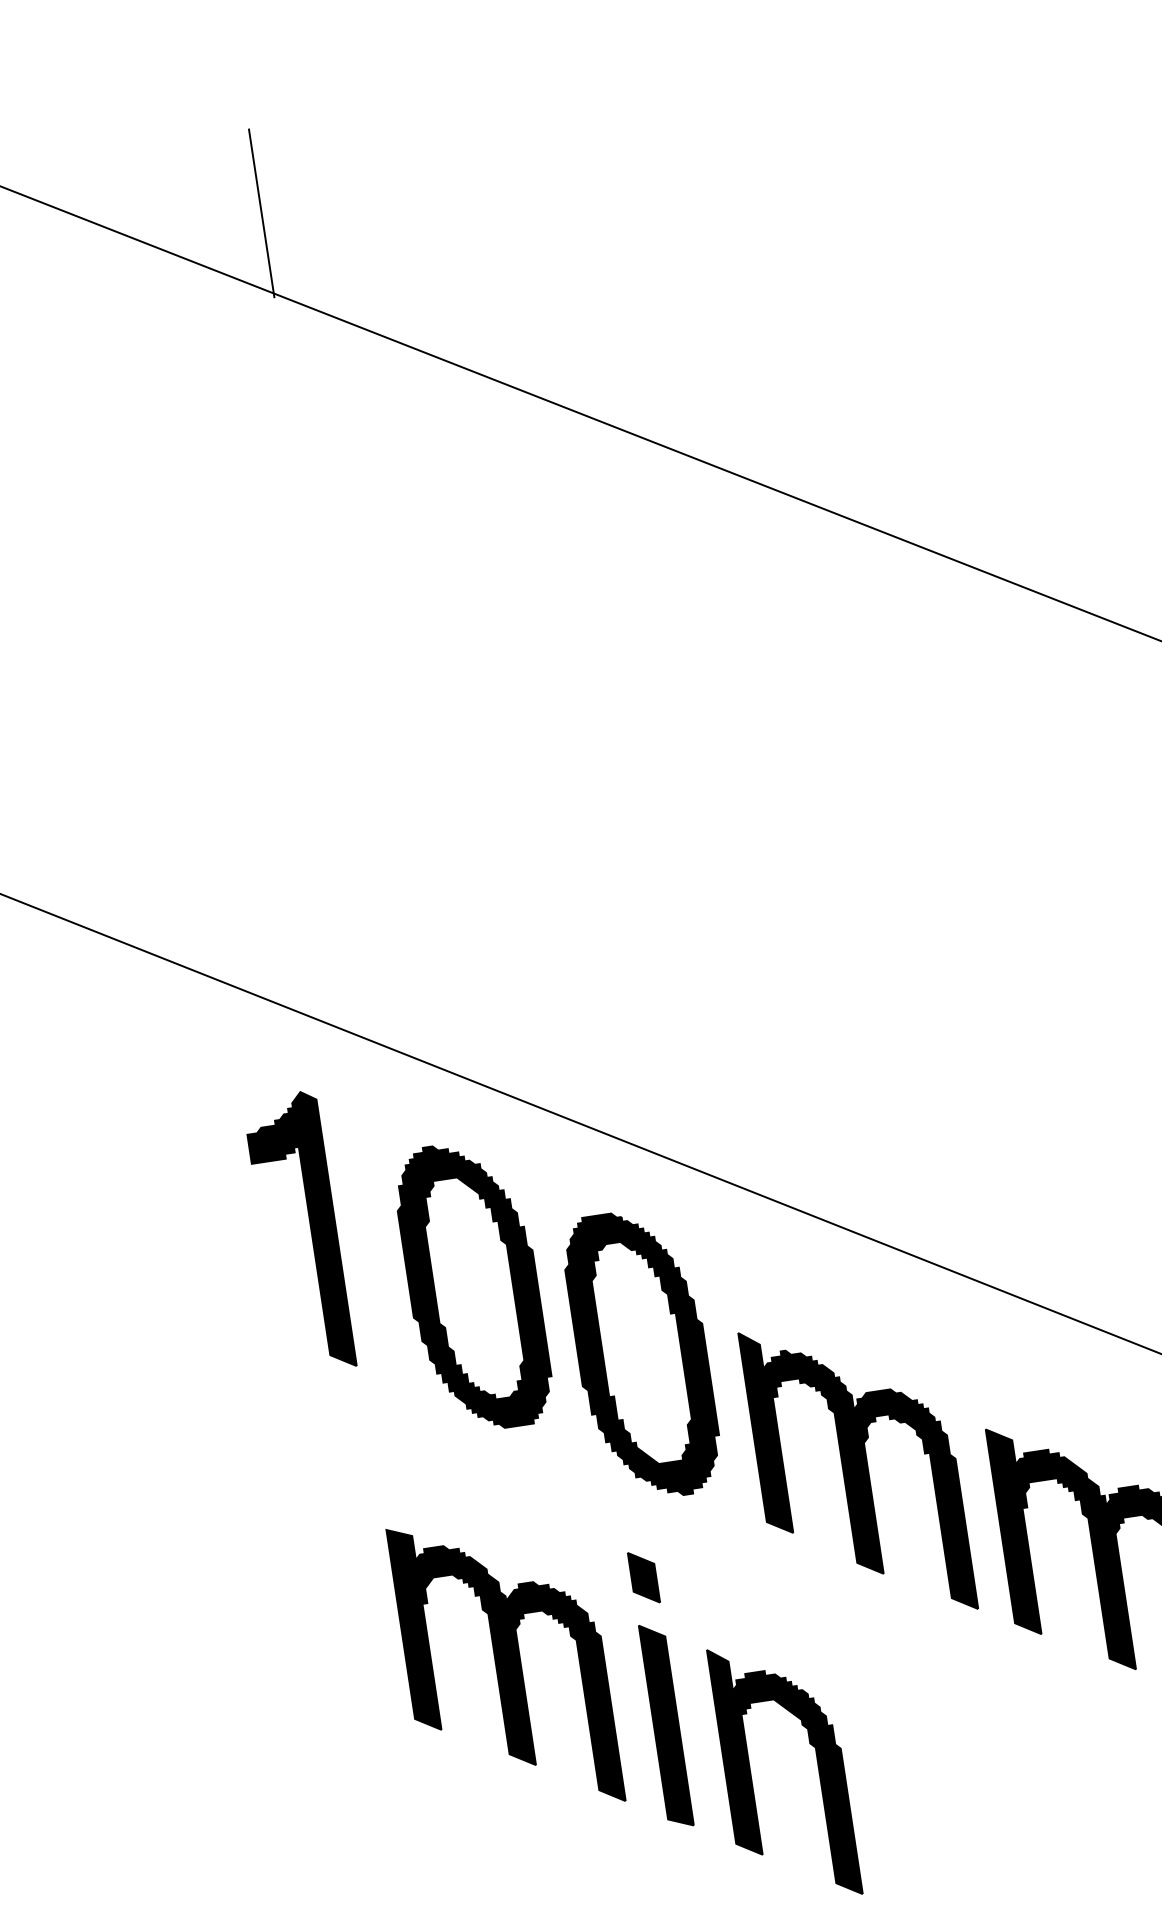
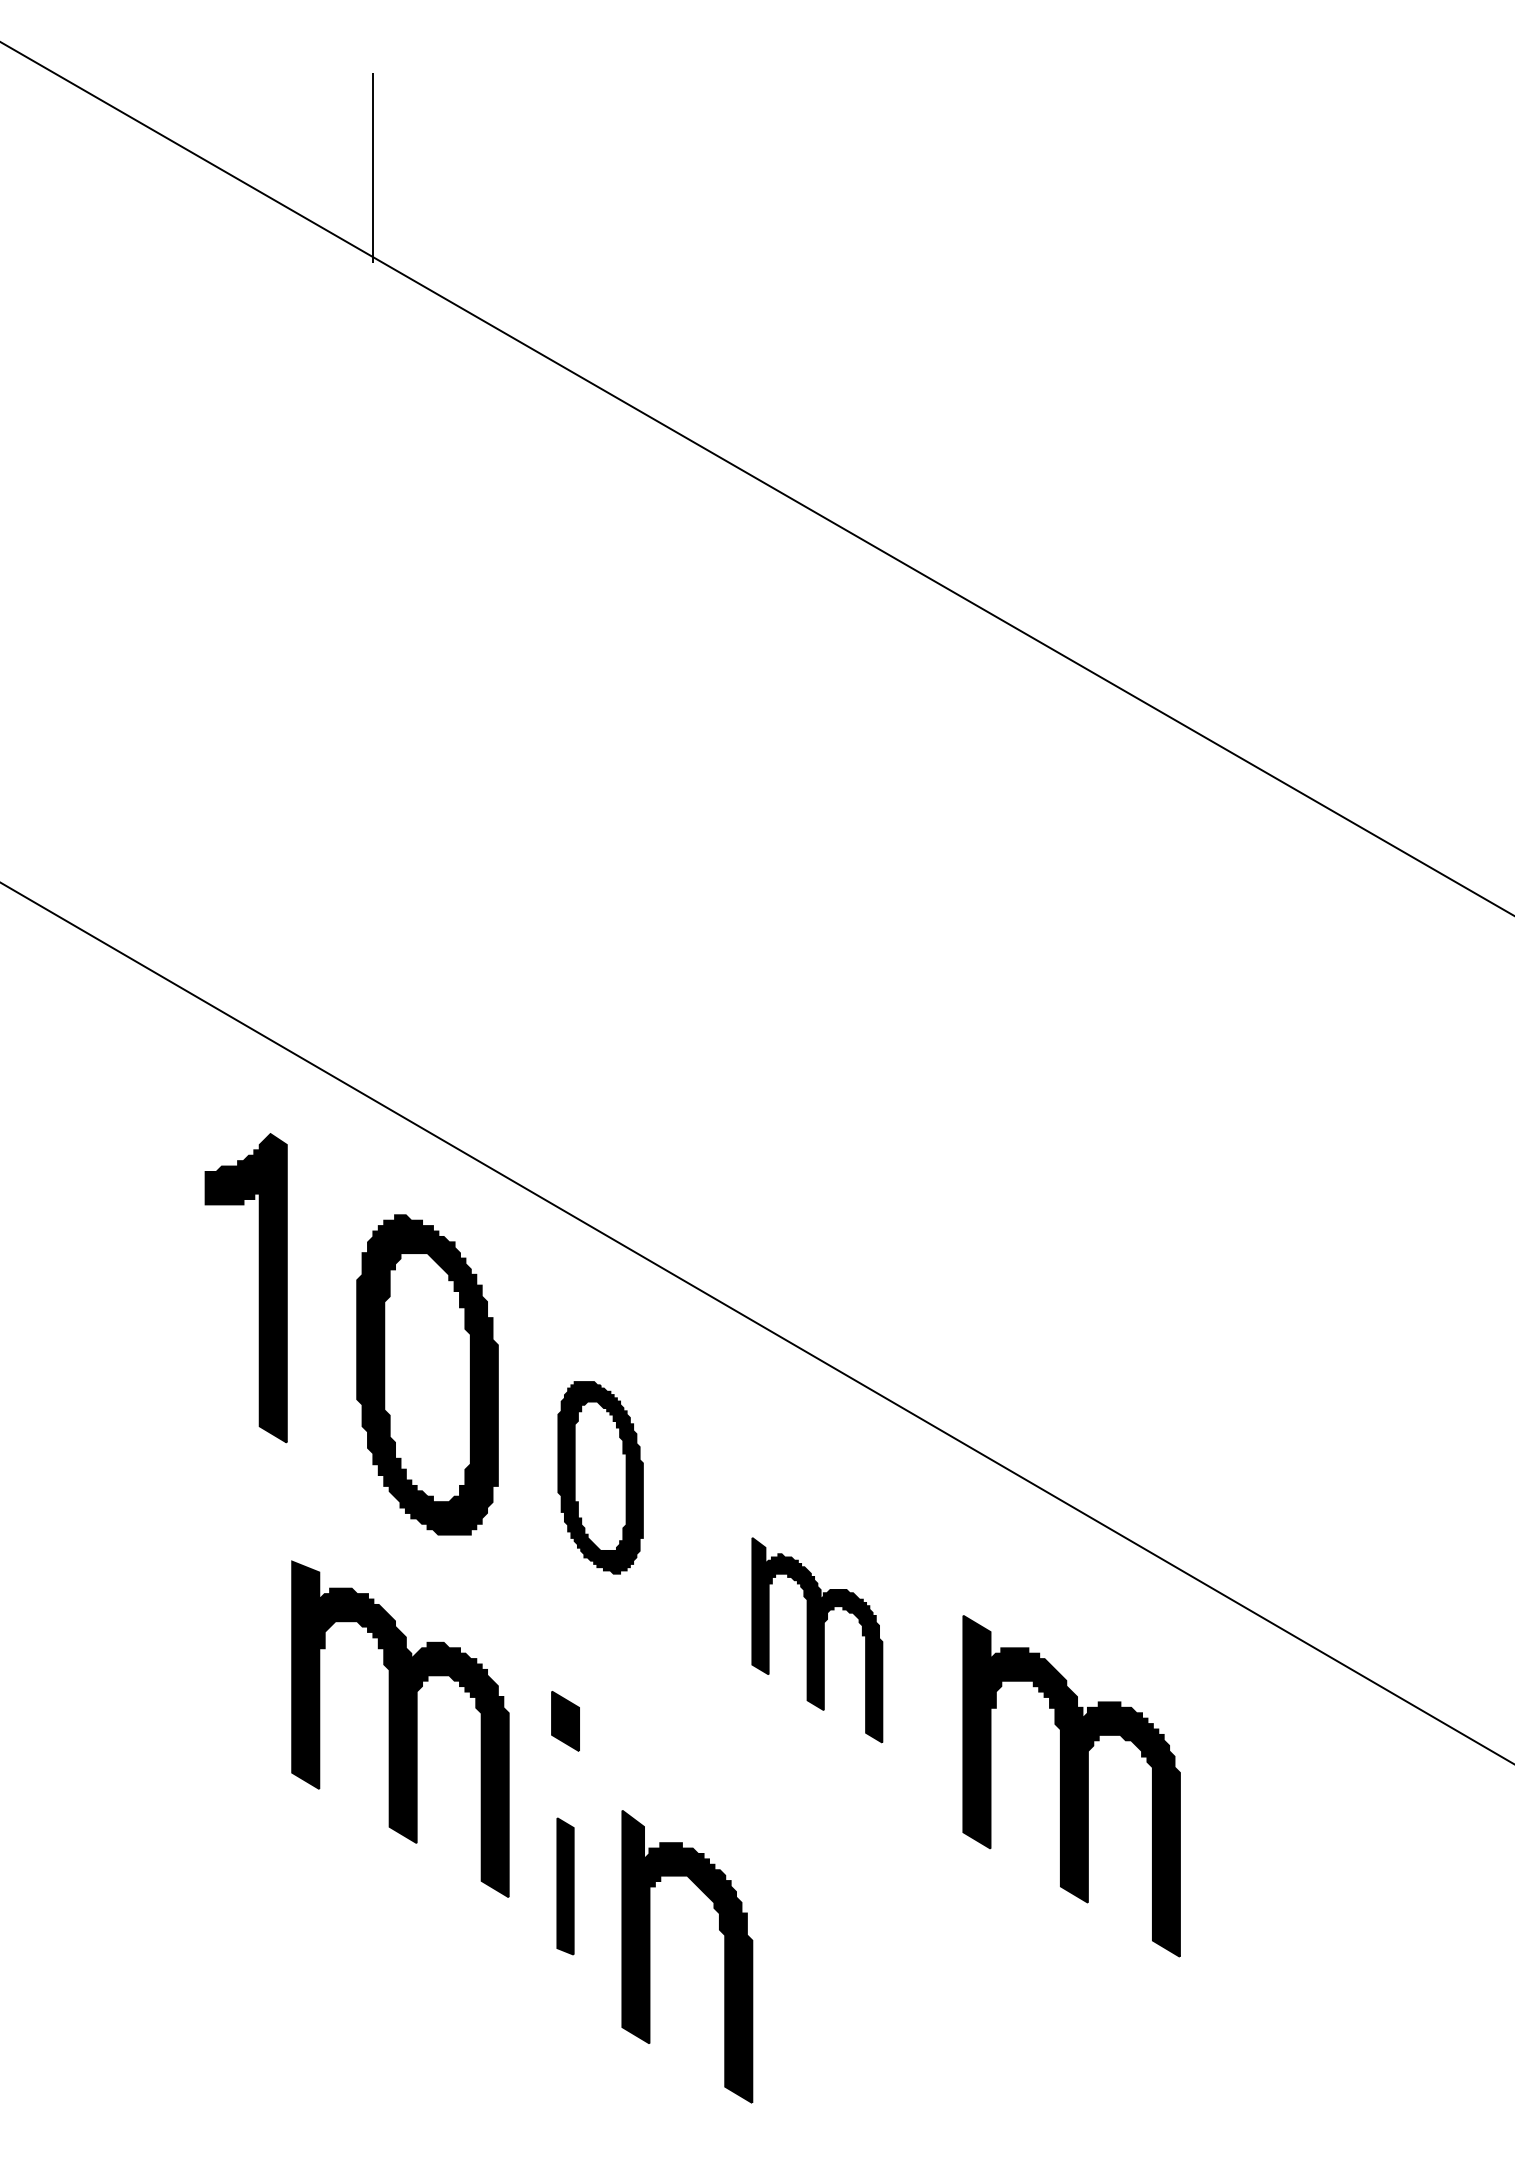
part: (642, 1354) -> (600, 1477), size x0.6
part: (858, 1471) -> (817, 1640), size x0.6
part: (506, 1664) -> (400, 1728), moved
part: (666, 1725) -> (565, 1886), size x0.6

